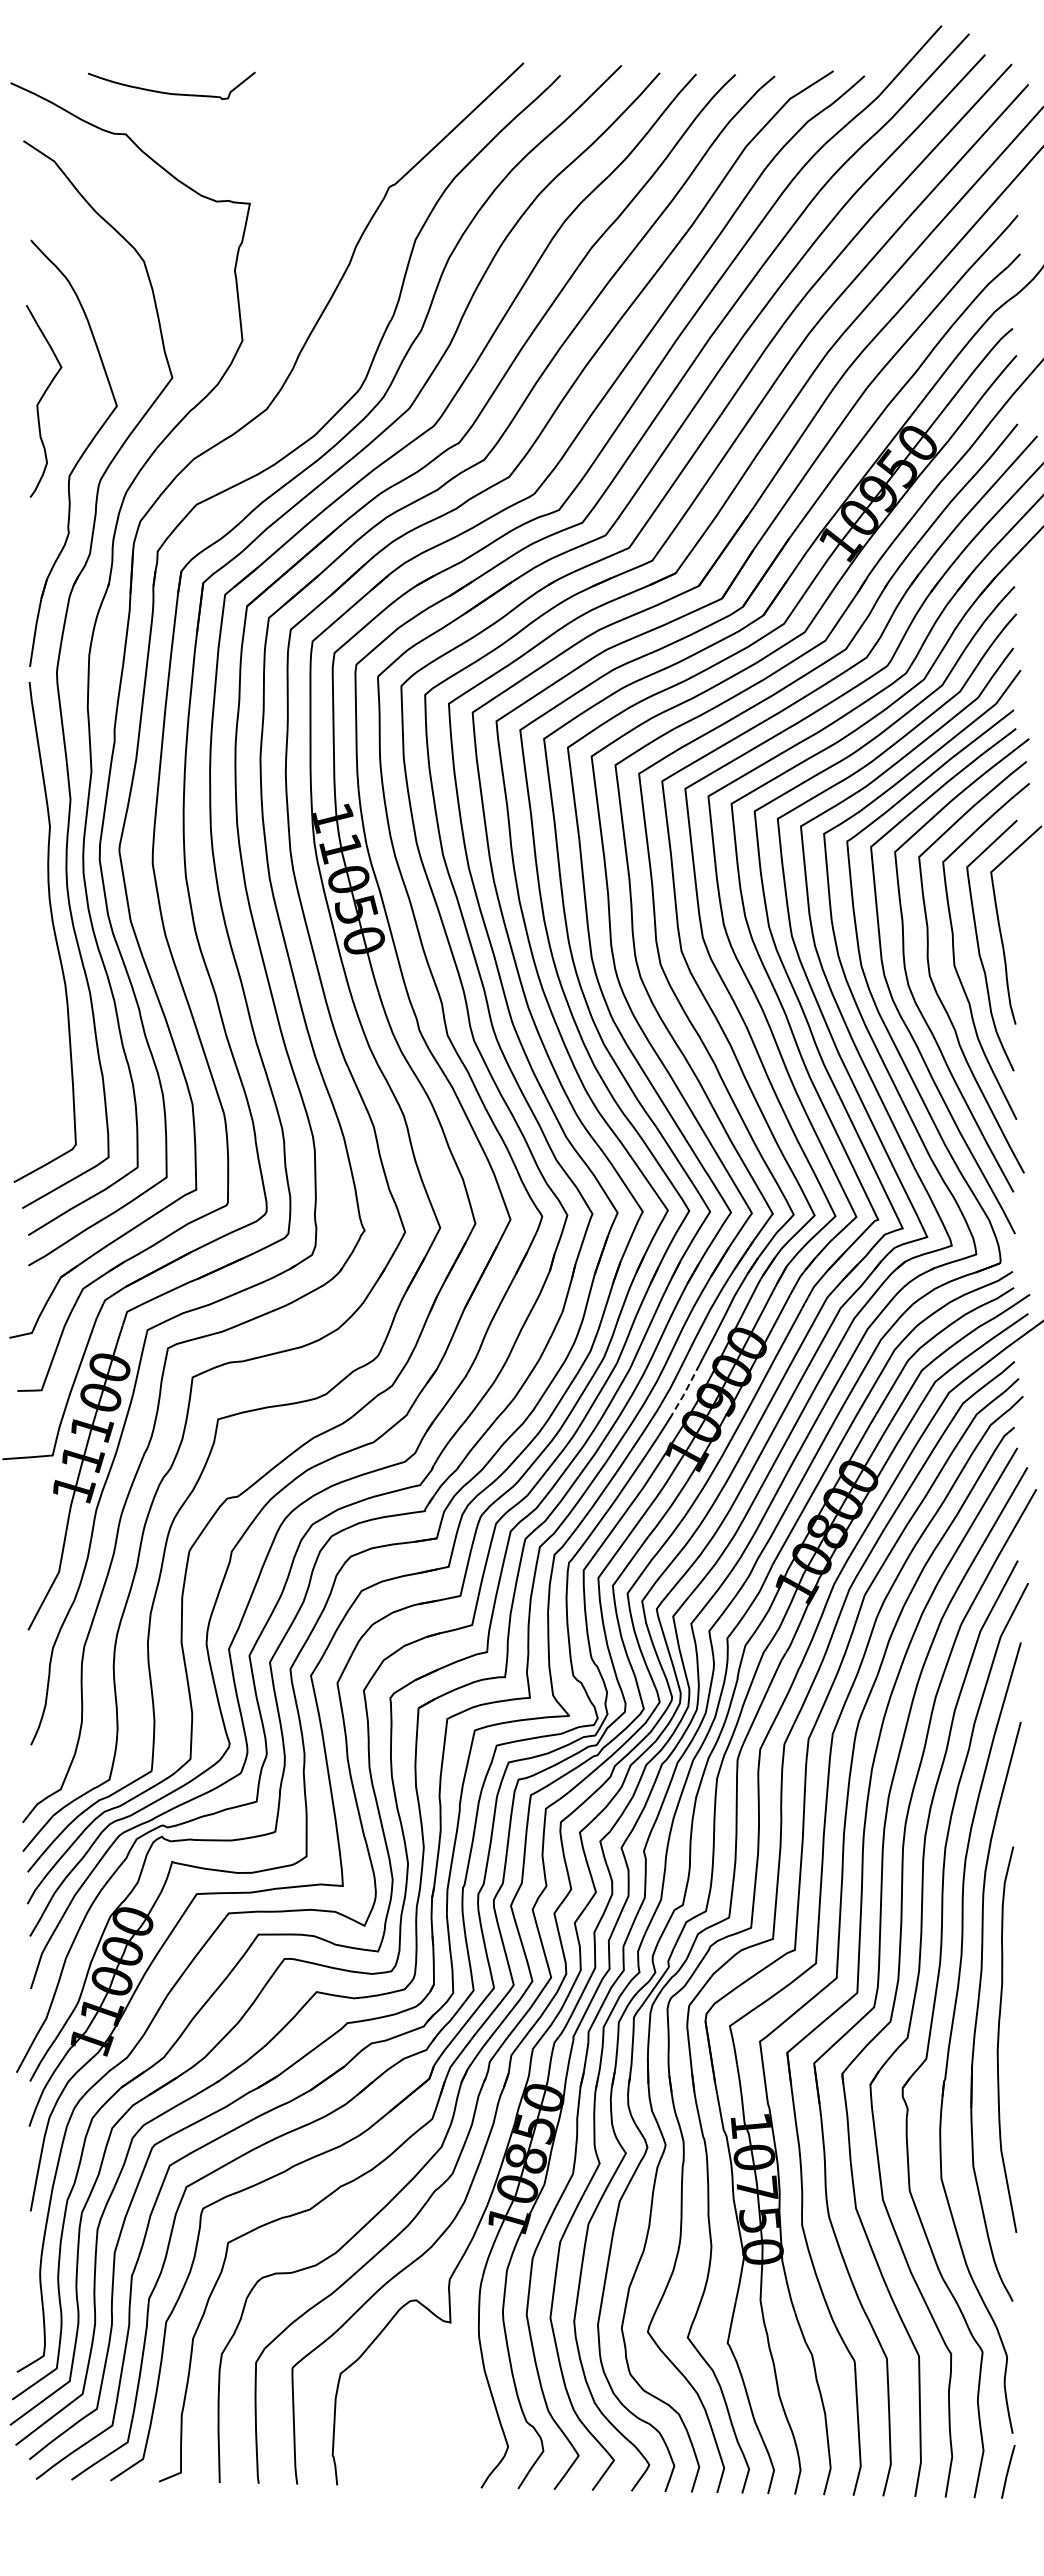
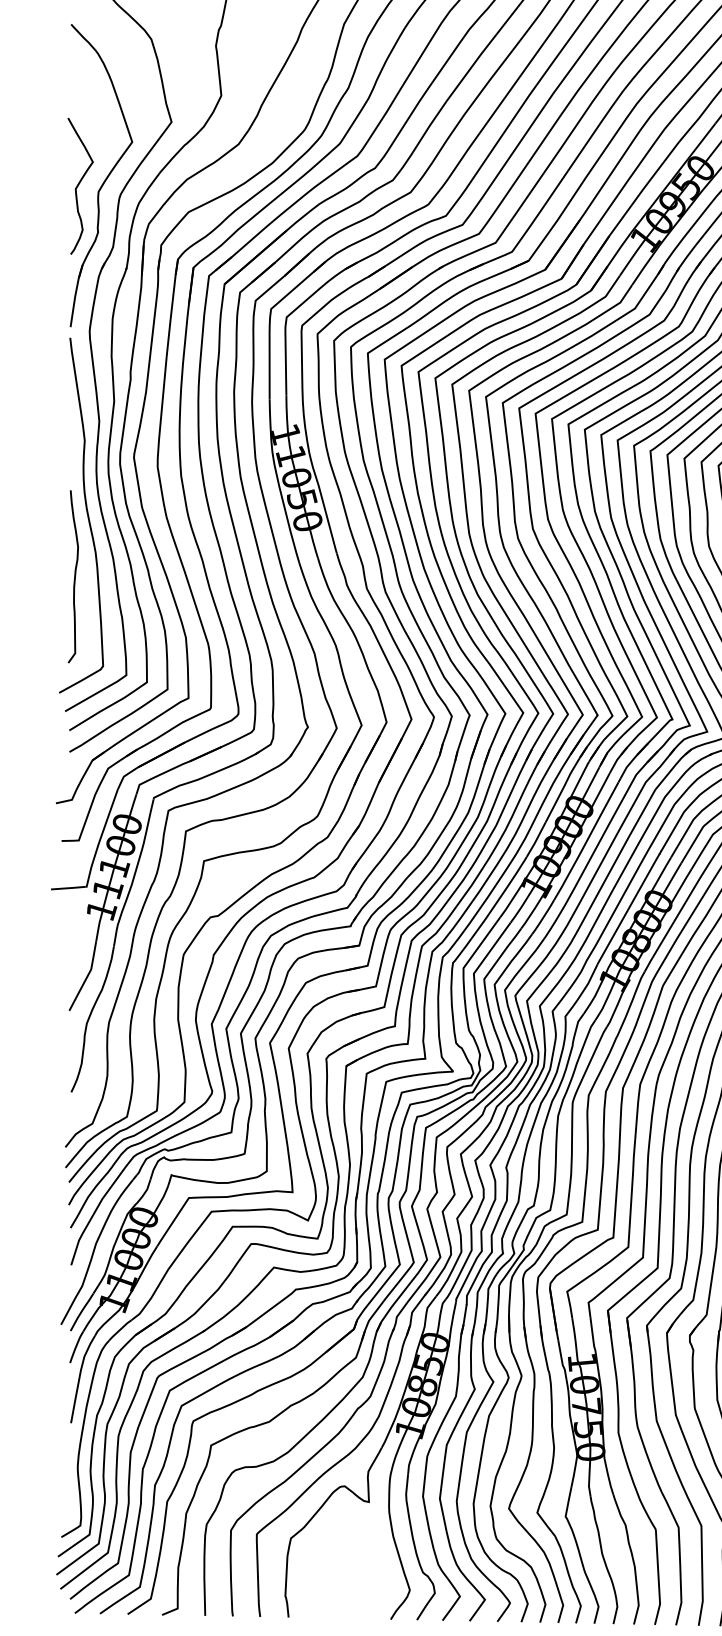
curve: (41, 400) -> (78, 185), moved
curve: (35, 1018) -> (74, 576), added
line: (686, 1390) -> (536, 840), dashed -> solid

